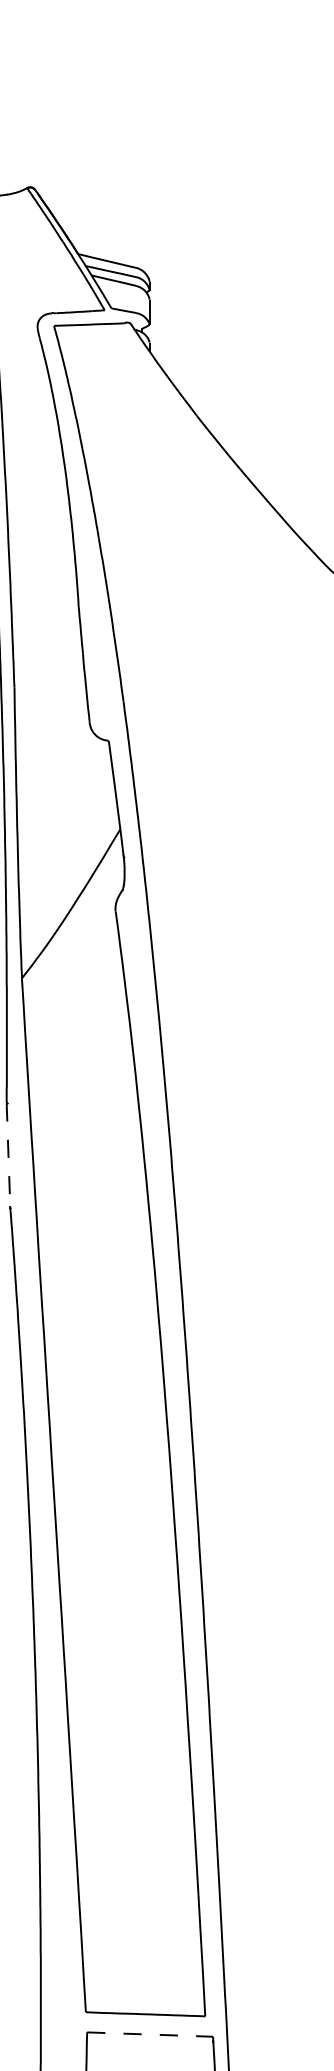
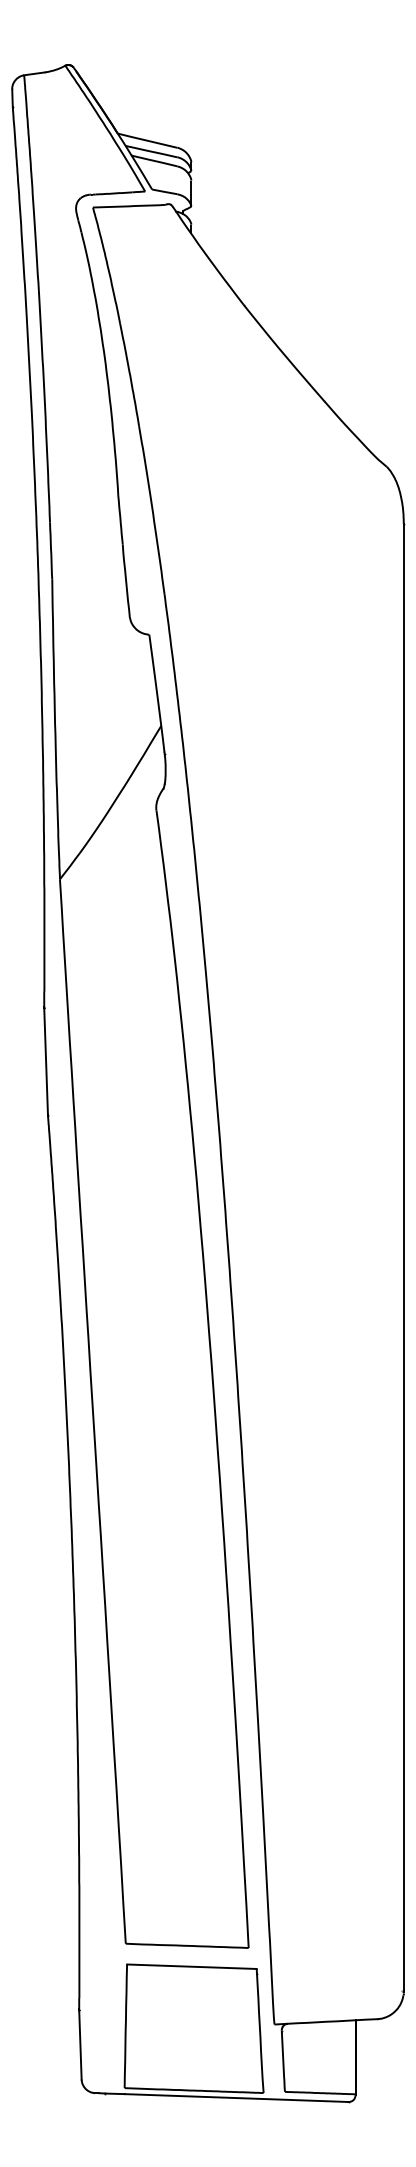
line: (8, 1155) -> (46, 1061), dashed -> solid
line: (149, 2034) -> (191, 1966), dashed -> solid

